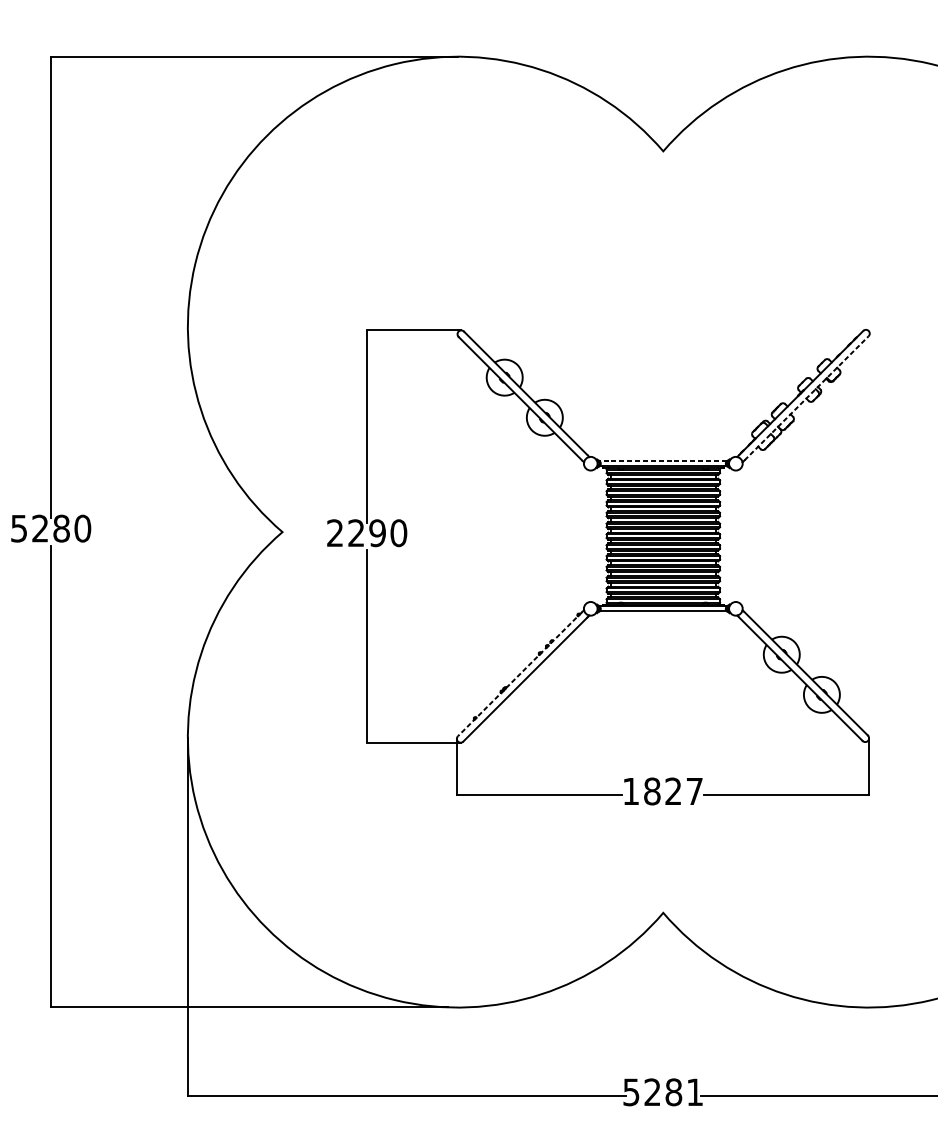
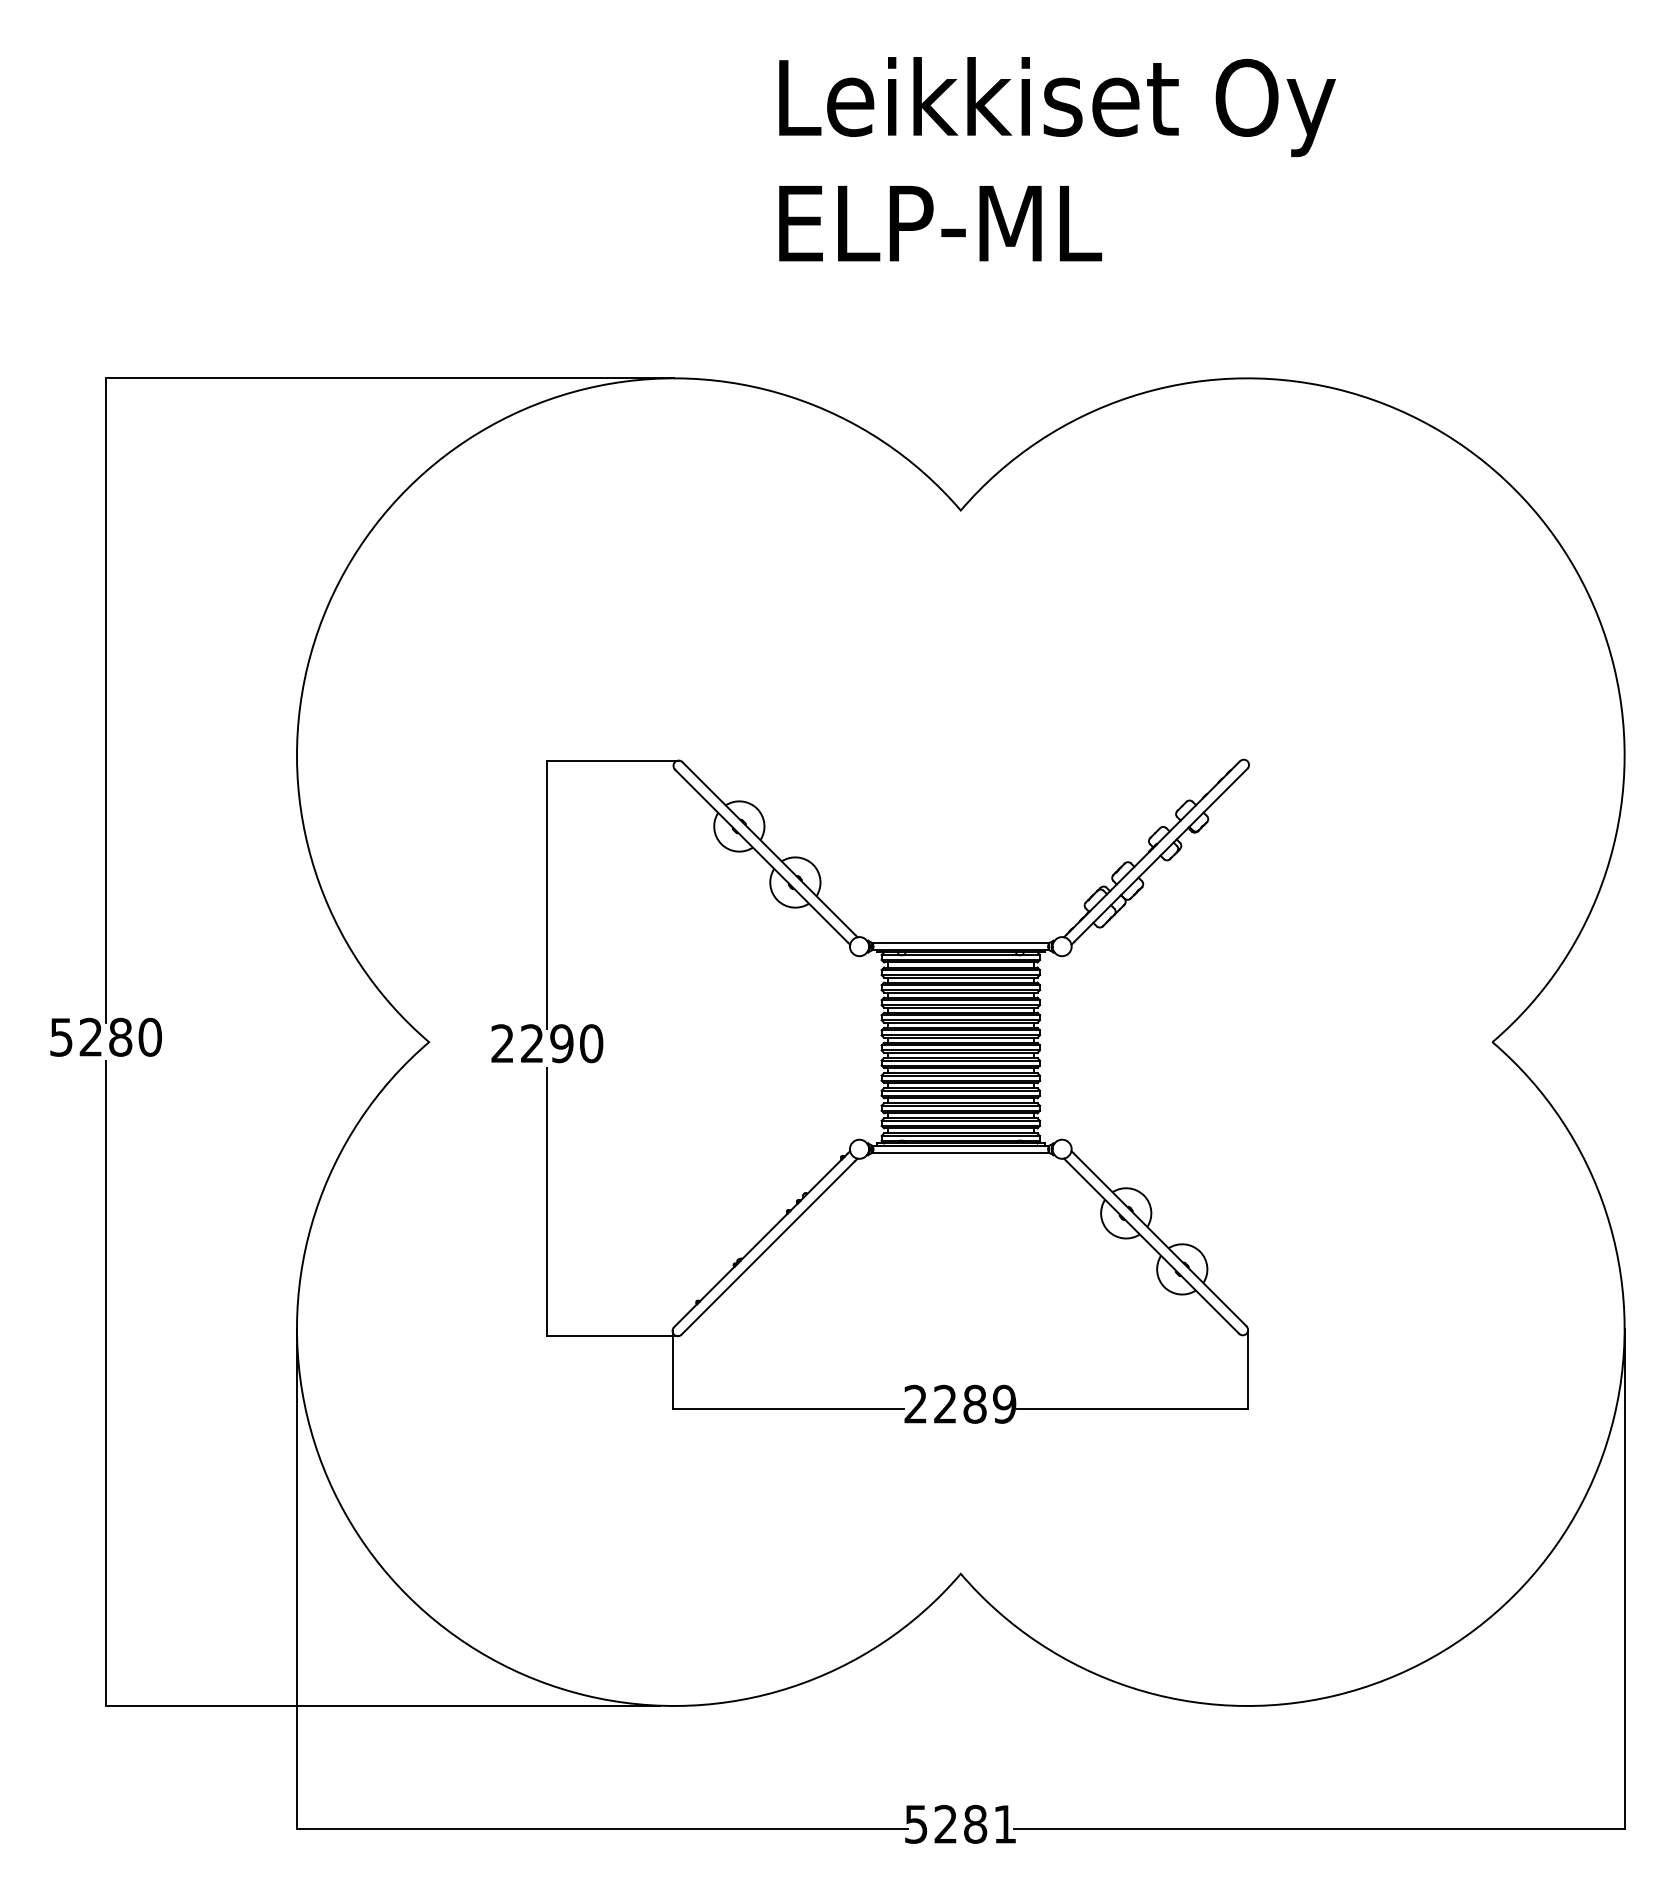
line: (806, 398) -> (1160, 855), dashed -> solid
line: (663, 461) -> (960, 943), dashed -> solid
line: (519, 674) -> (760, 1240), dashed -> solid
text: (663, 790) -> (960, 1403), 1827 -> 2289

